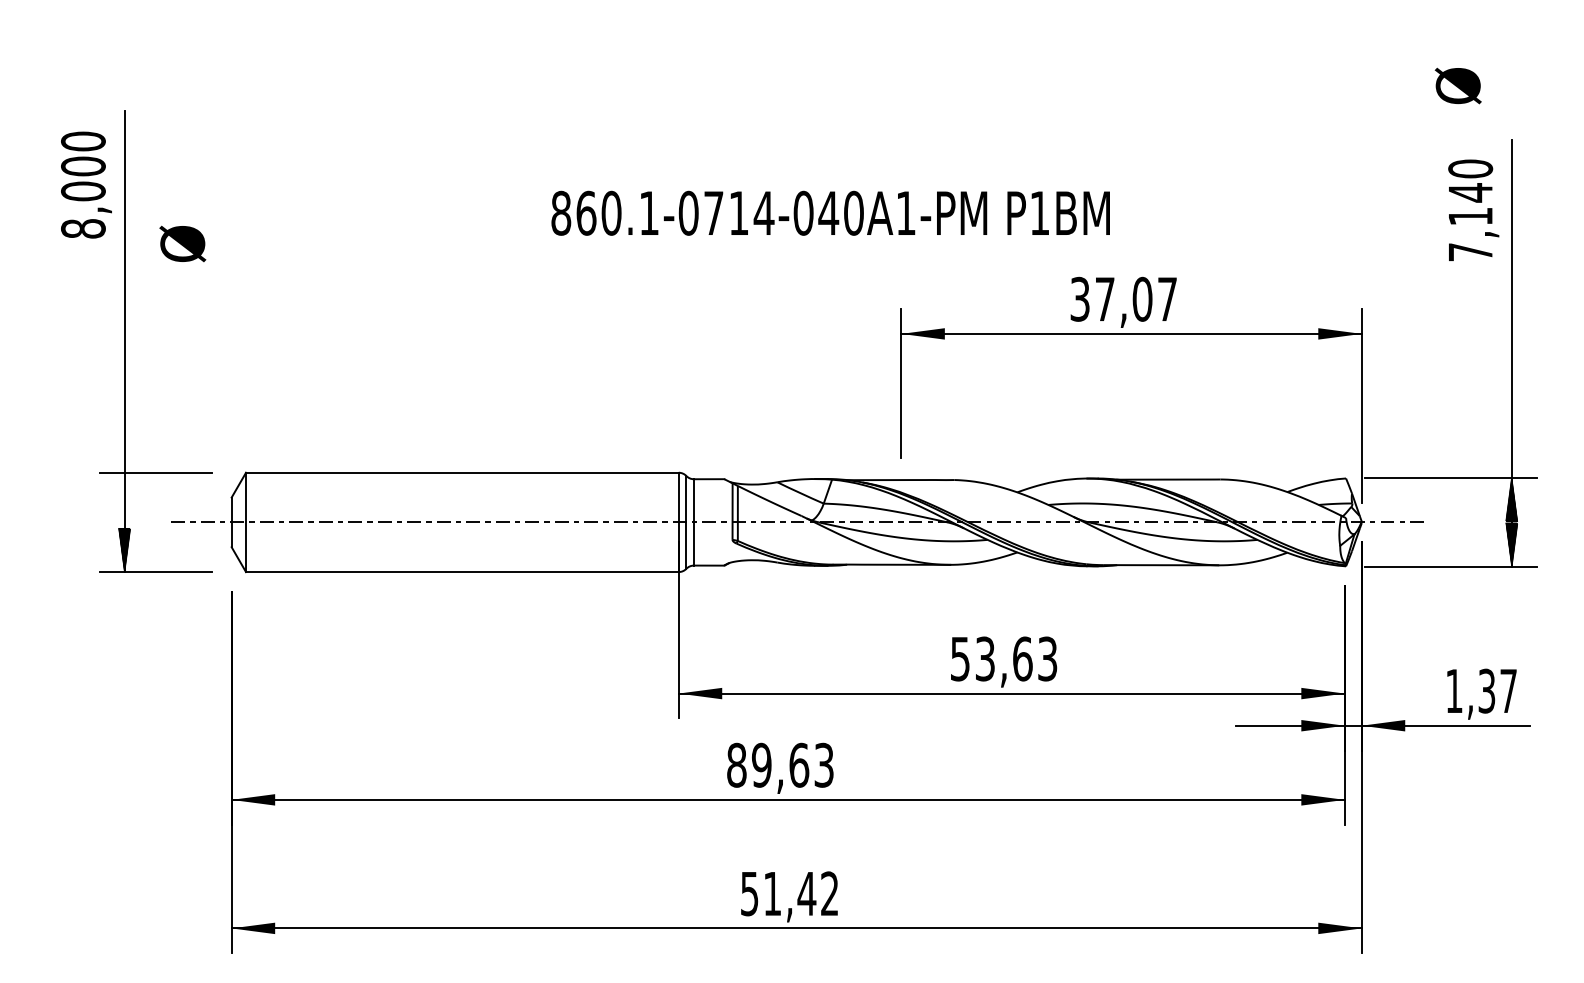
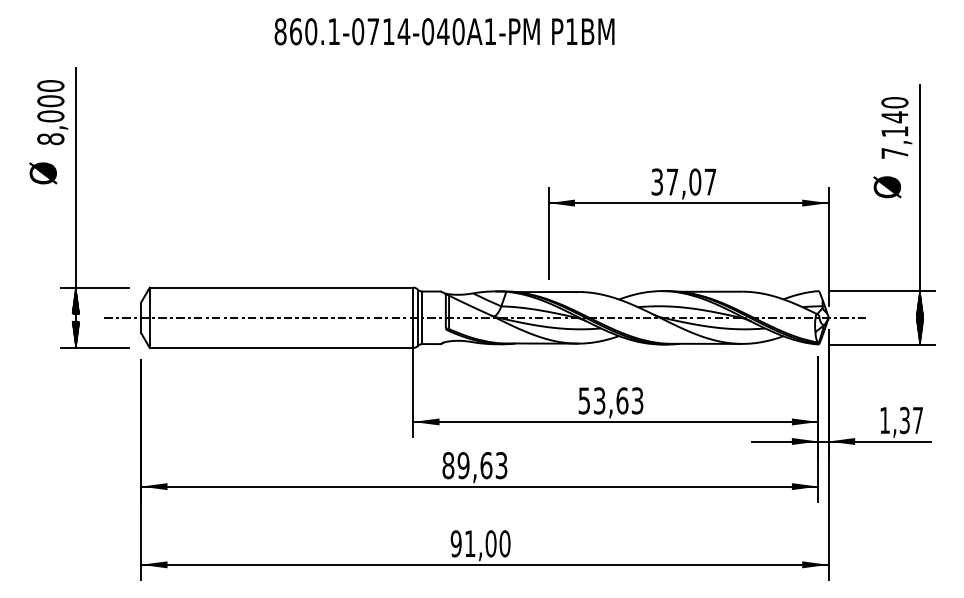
text: (1458, 86) -> (887, 187), moved
text: (830, 212) -> (444, 31), moved
text: (183, 244) -> (43, 173), moved
hatch: (123, 493) -> (75, 300), added
text: (789, 893) -> (480, 543), 51,42 -> 91,00

